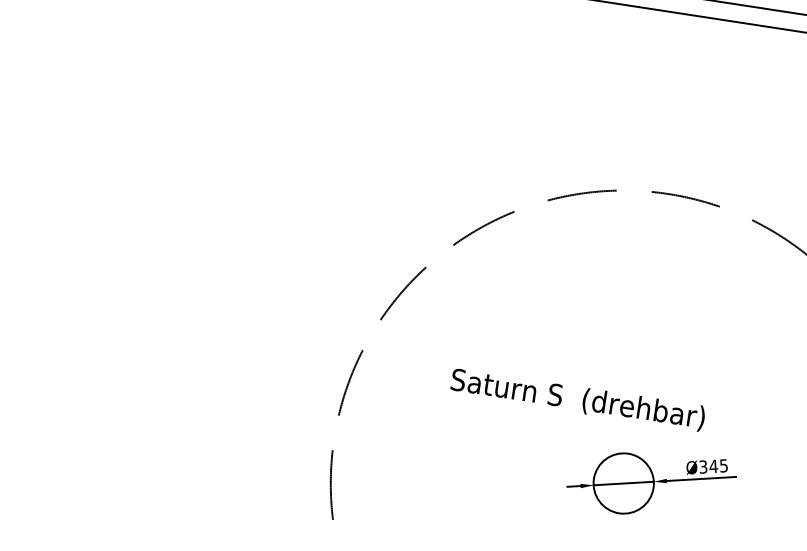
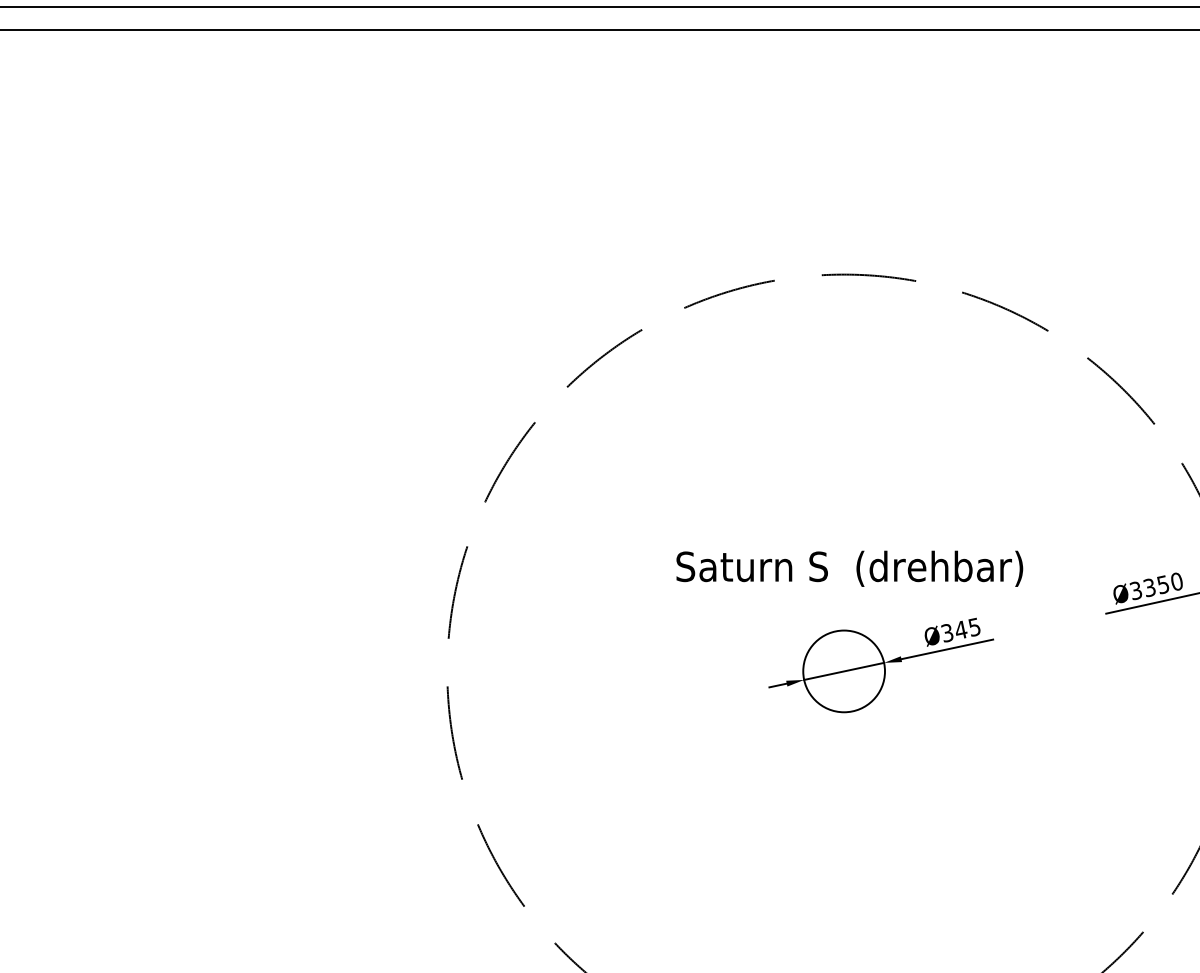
text: (577, 399) -> (849, 568), moved

